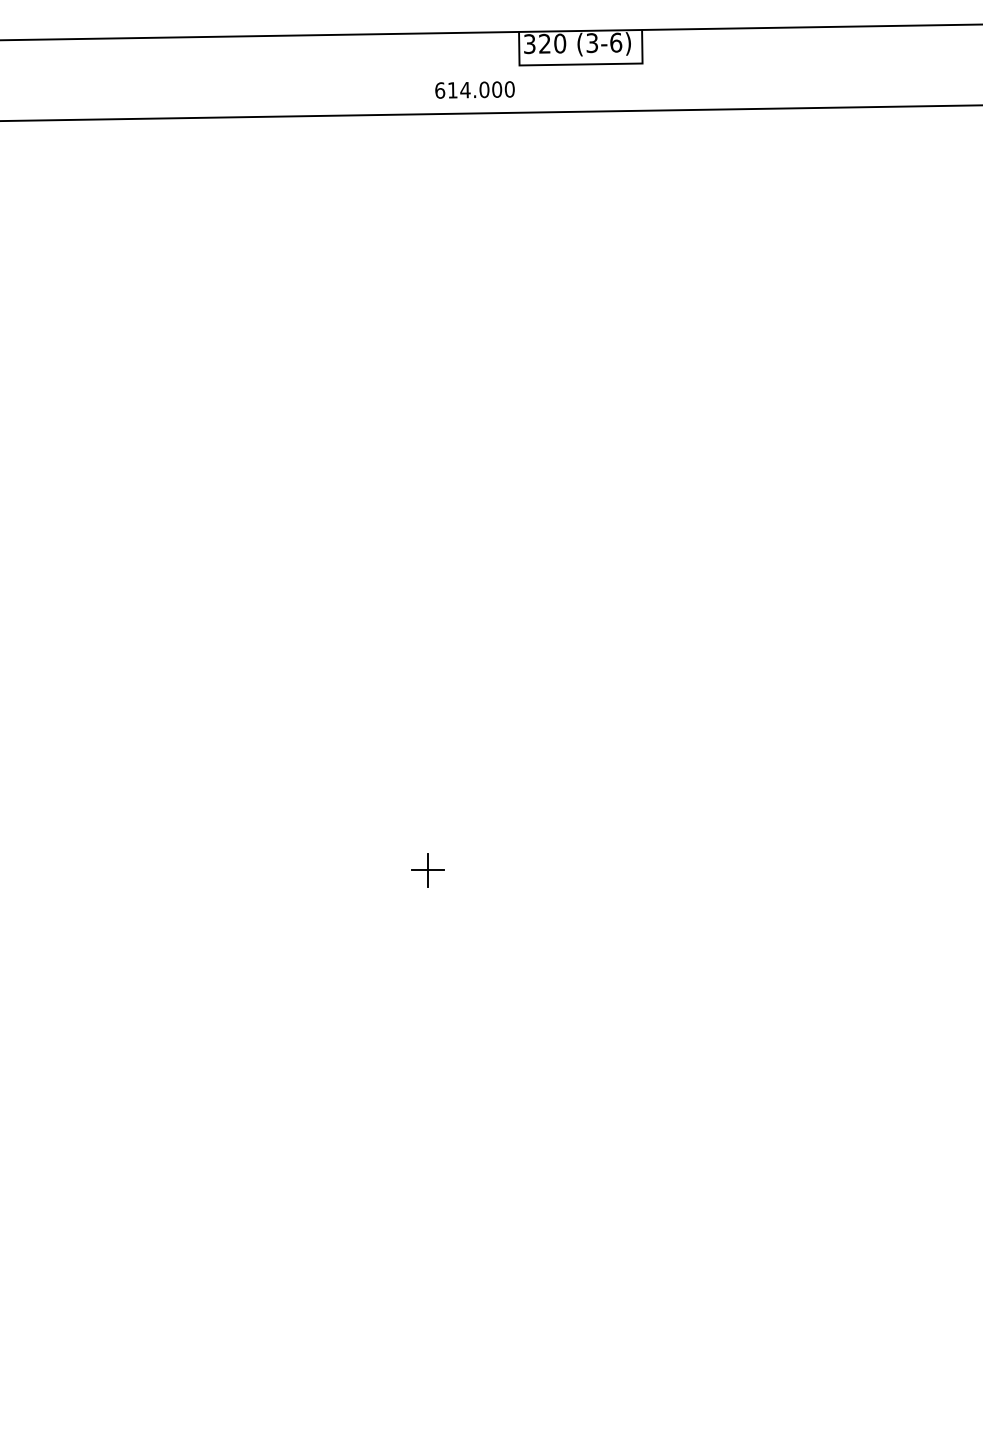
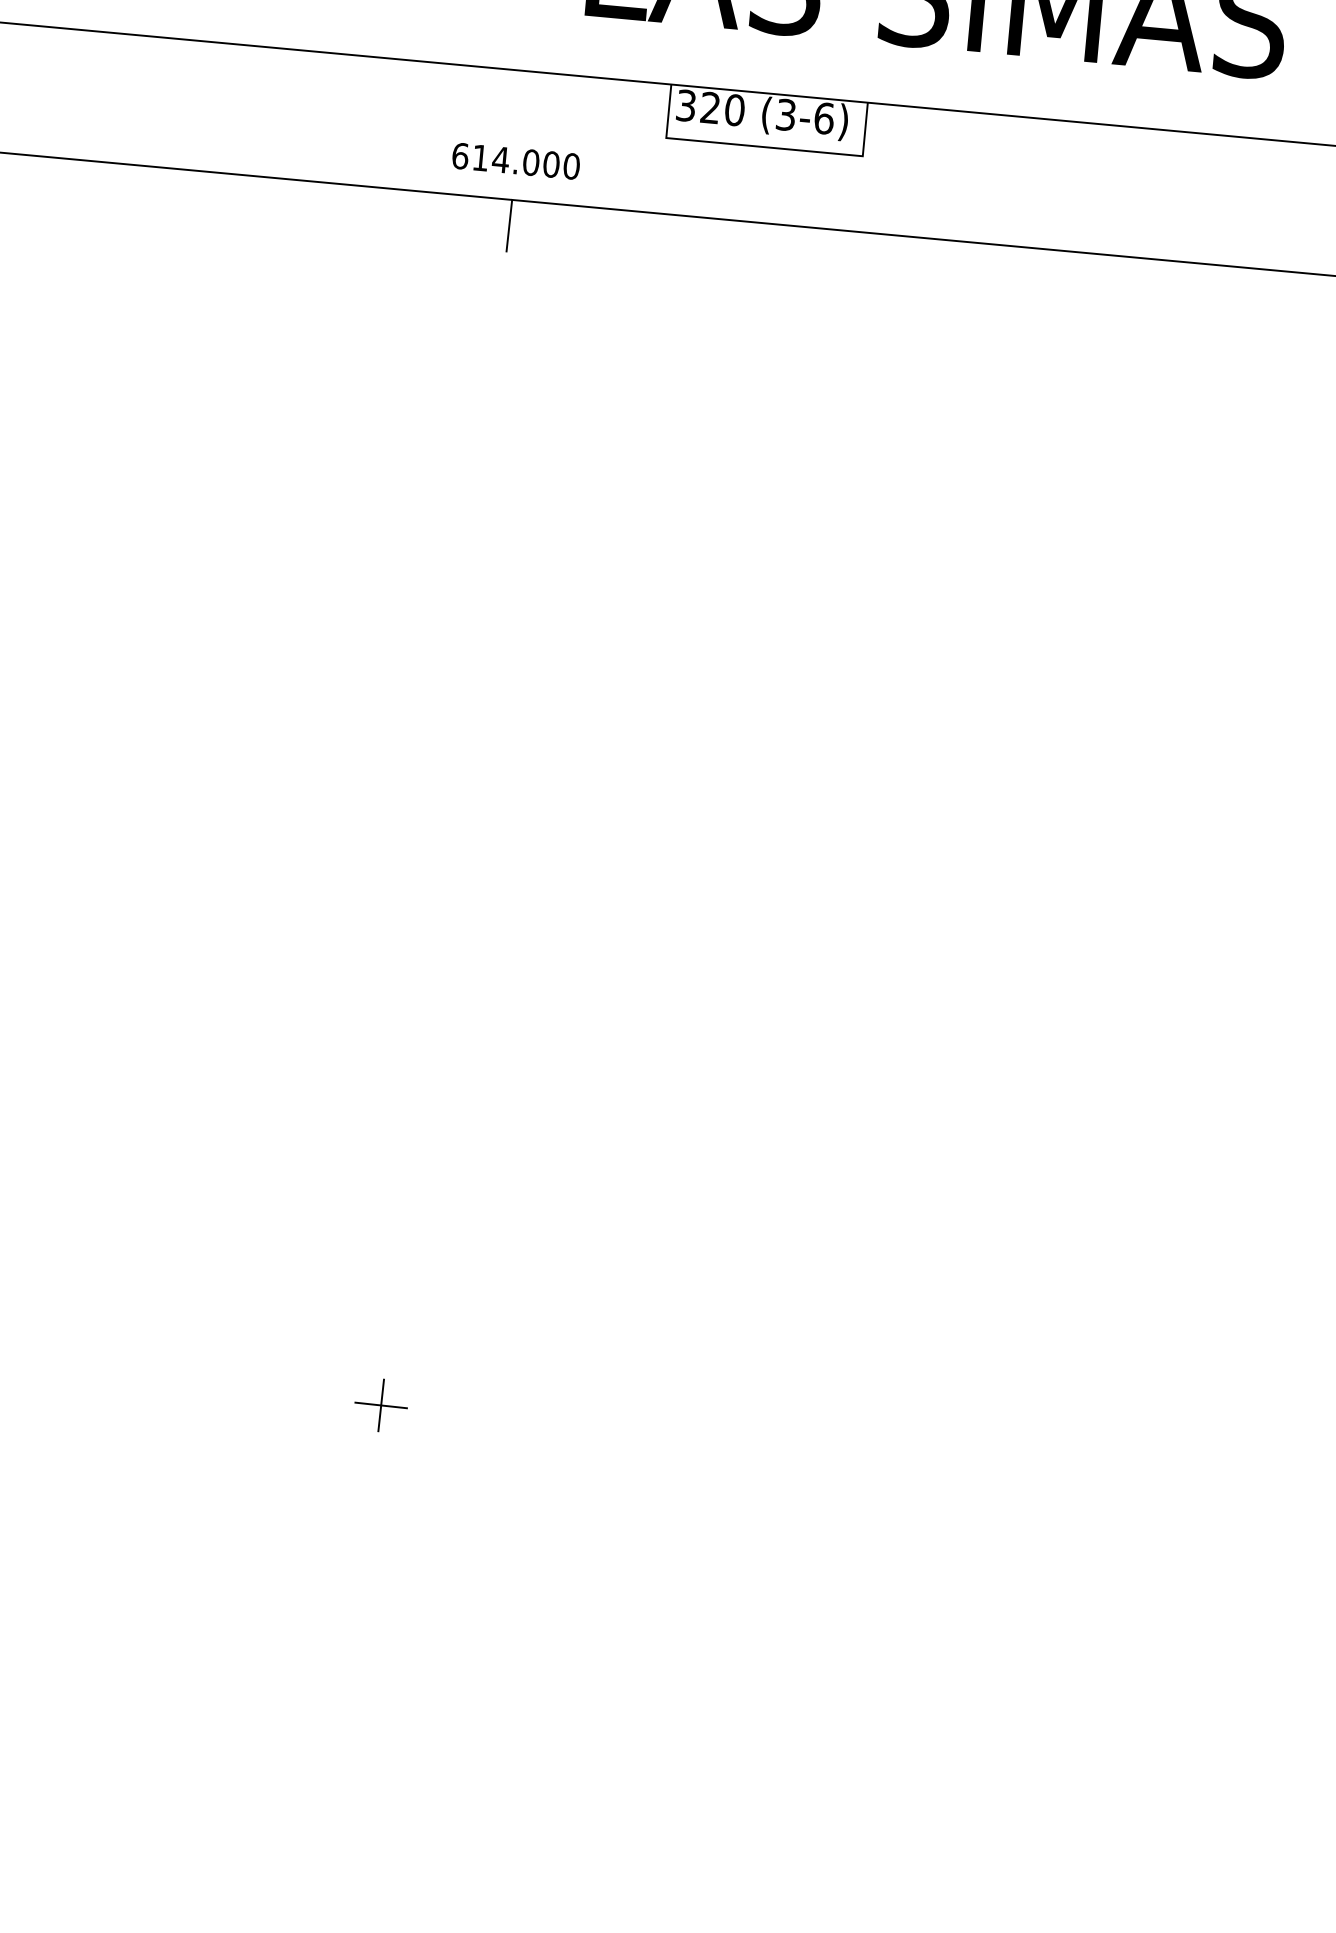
text: (474, 89) -> (515, 160), moved
line: (428, 130) -> (509, 225), added

